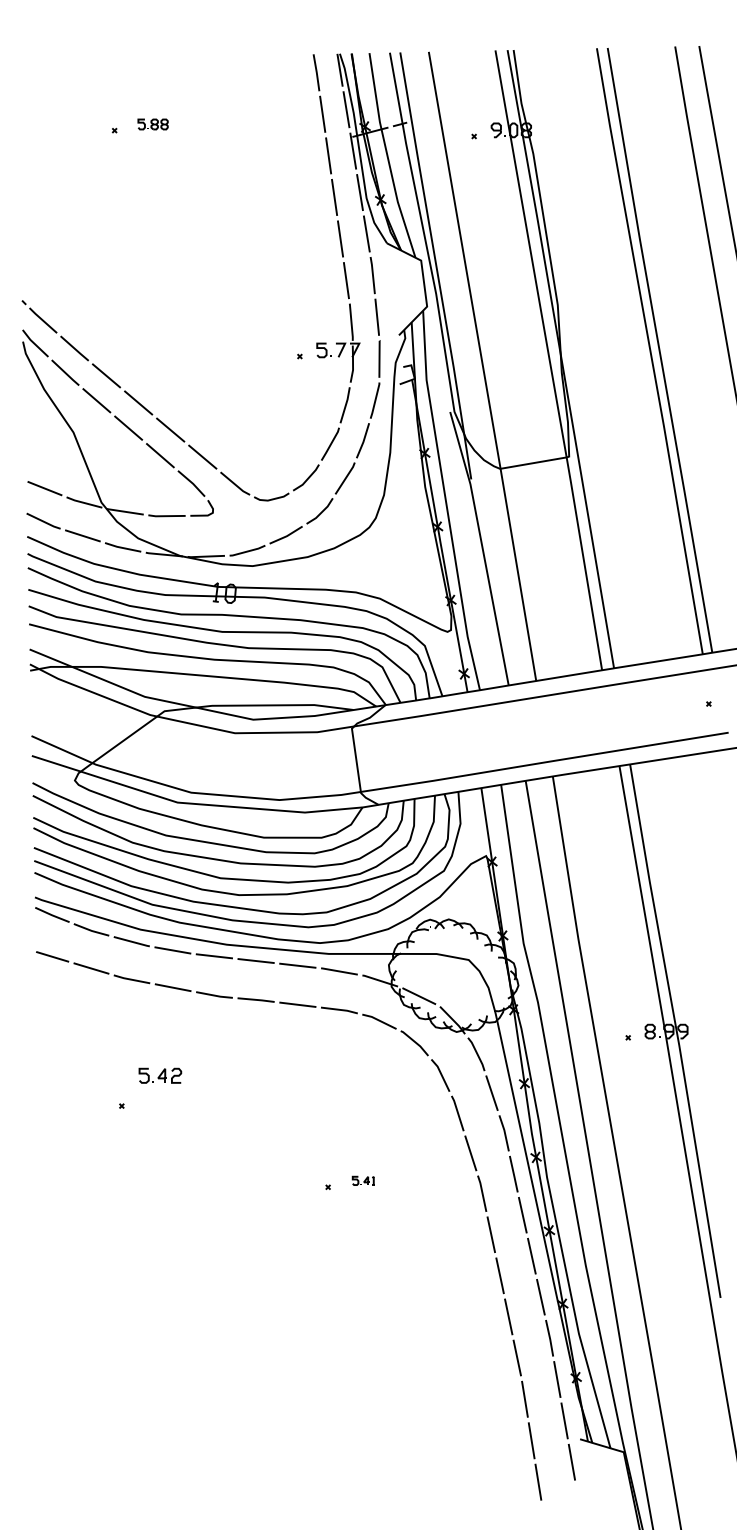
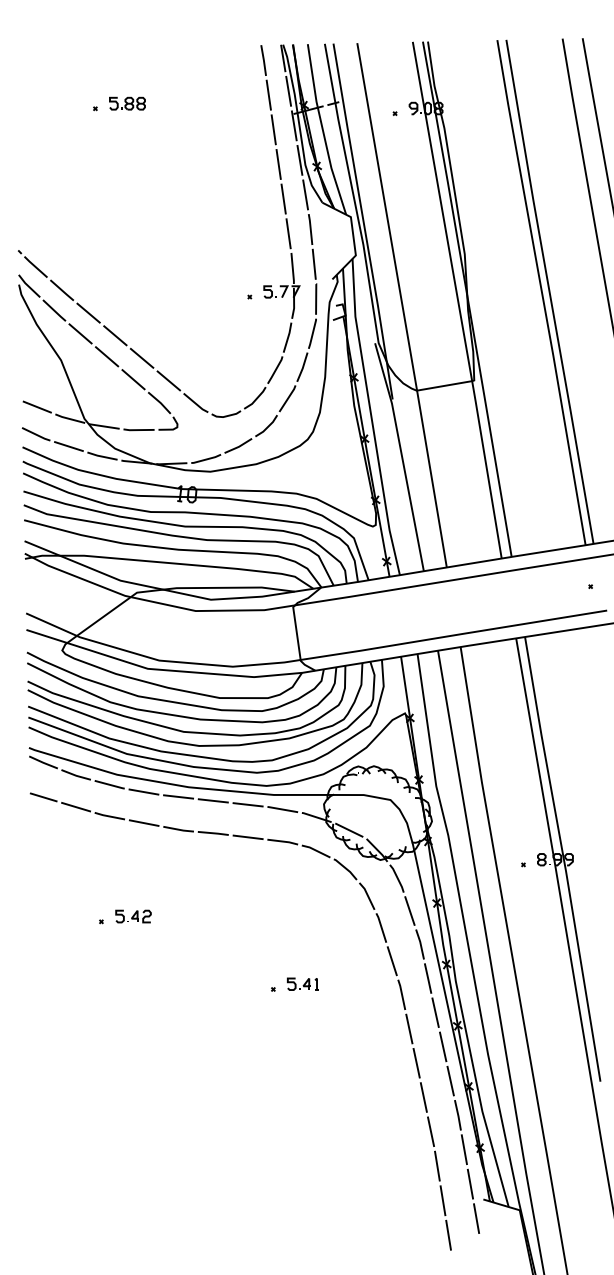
part: (153, 124) -> (127, 103), size x1.43
part: (160, 1075) -> (133, 916), moved
part: (363, 1180) -> (302, 983), size x1.67

